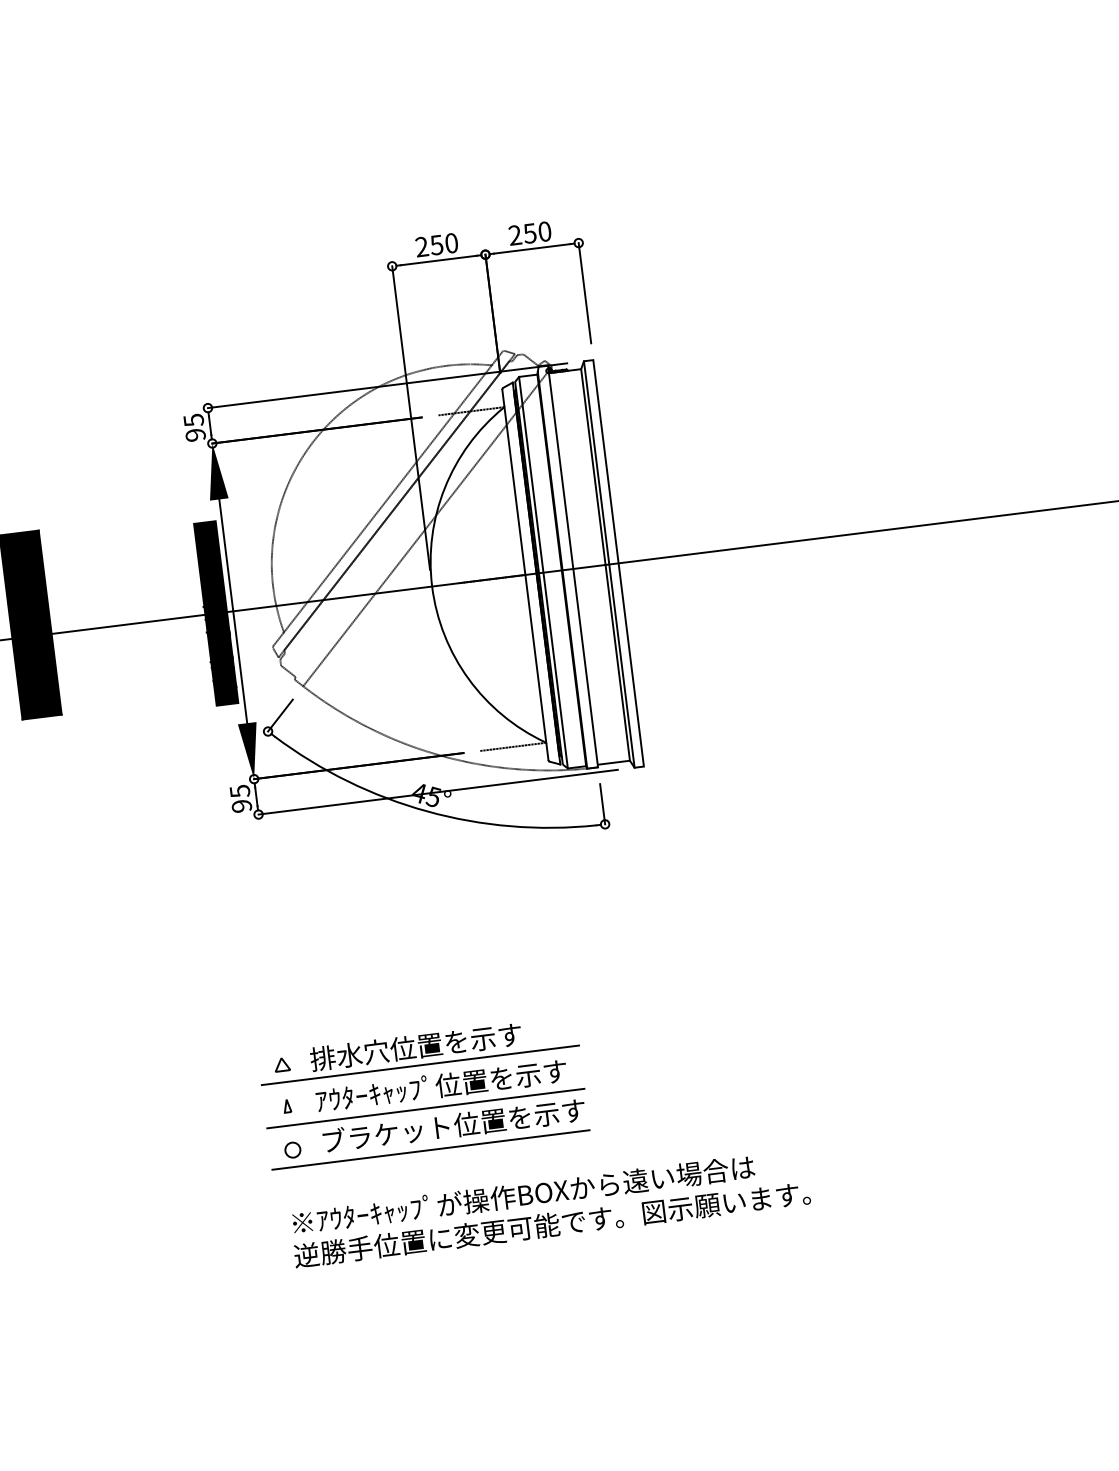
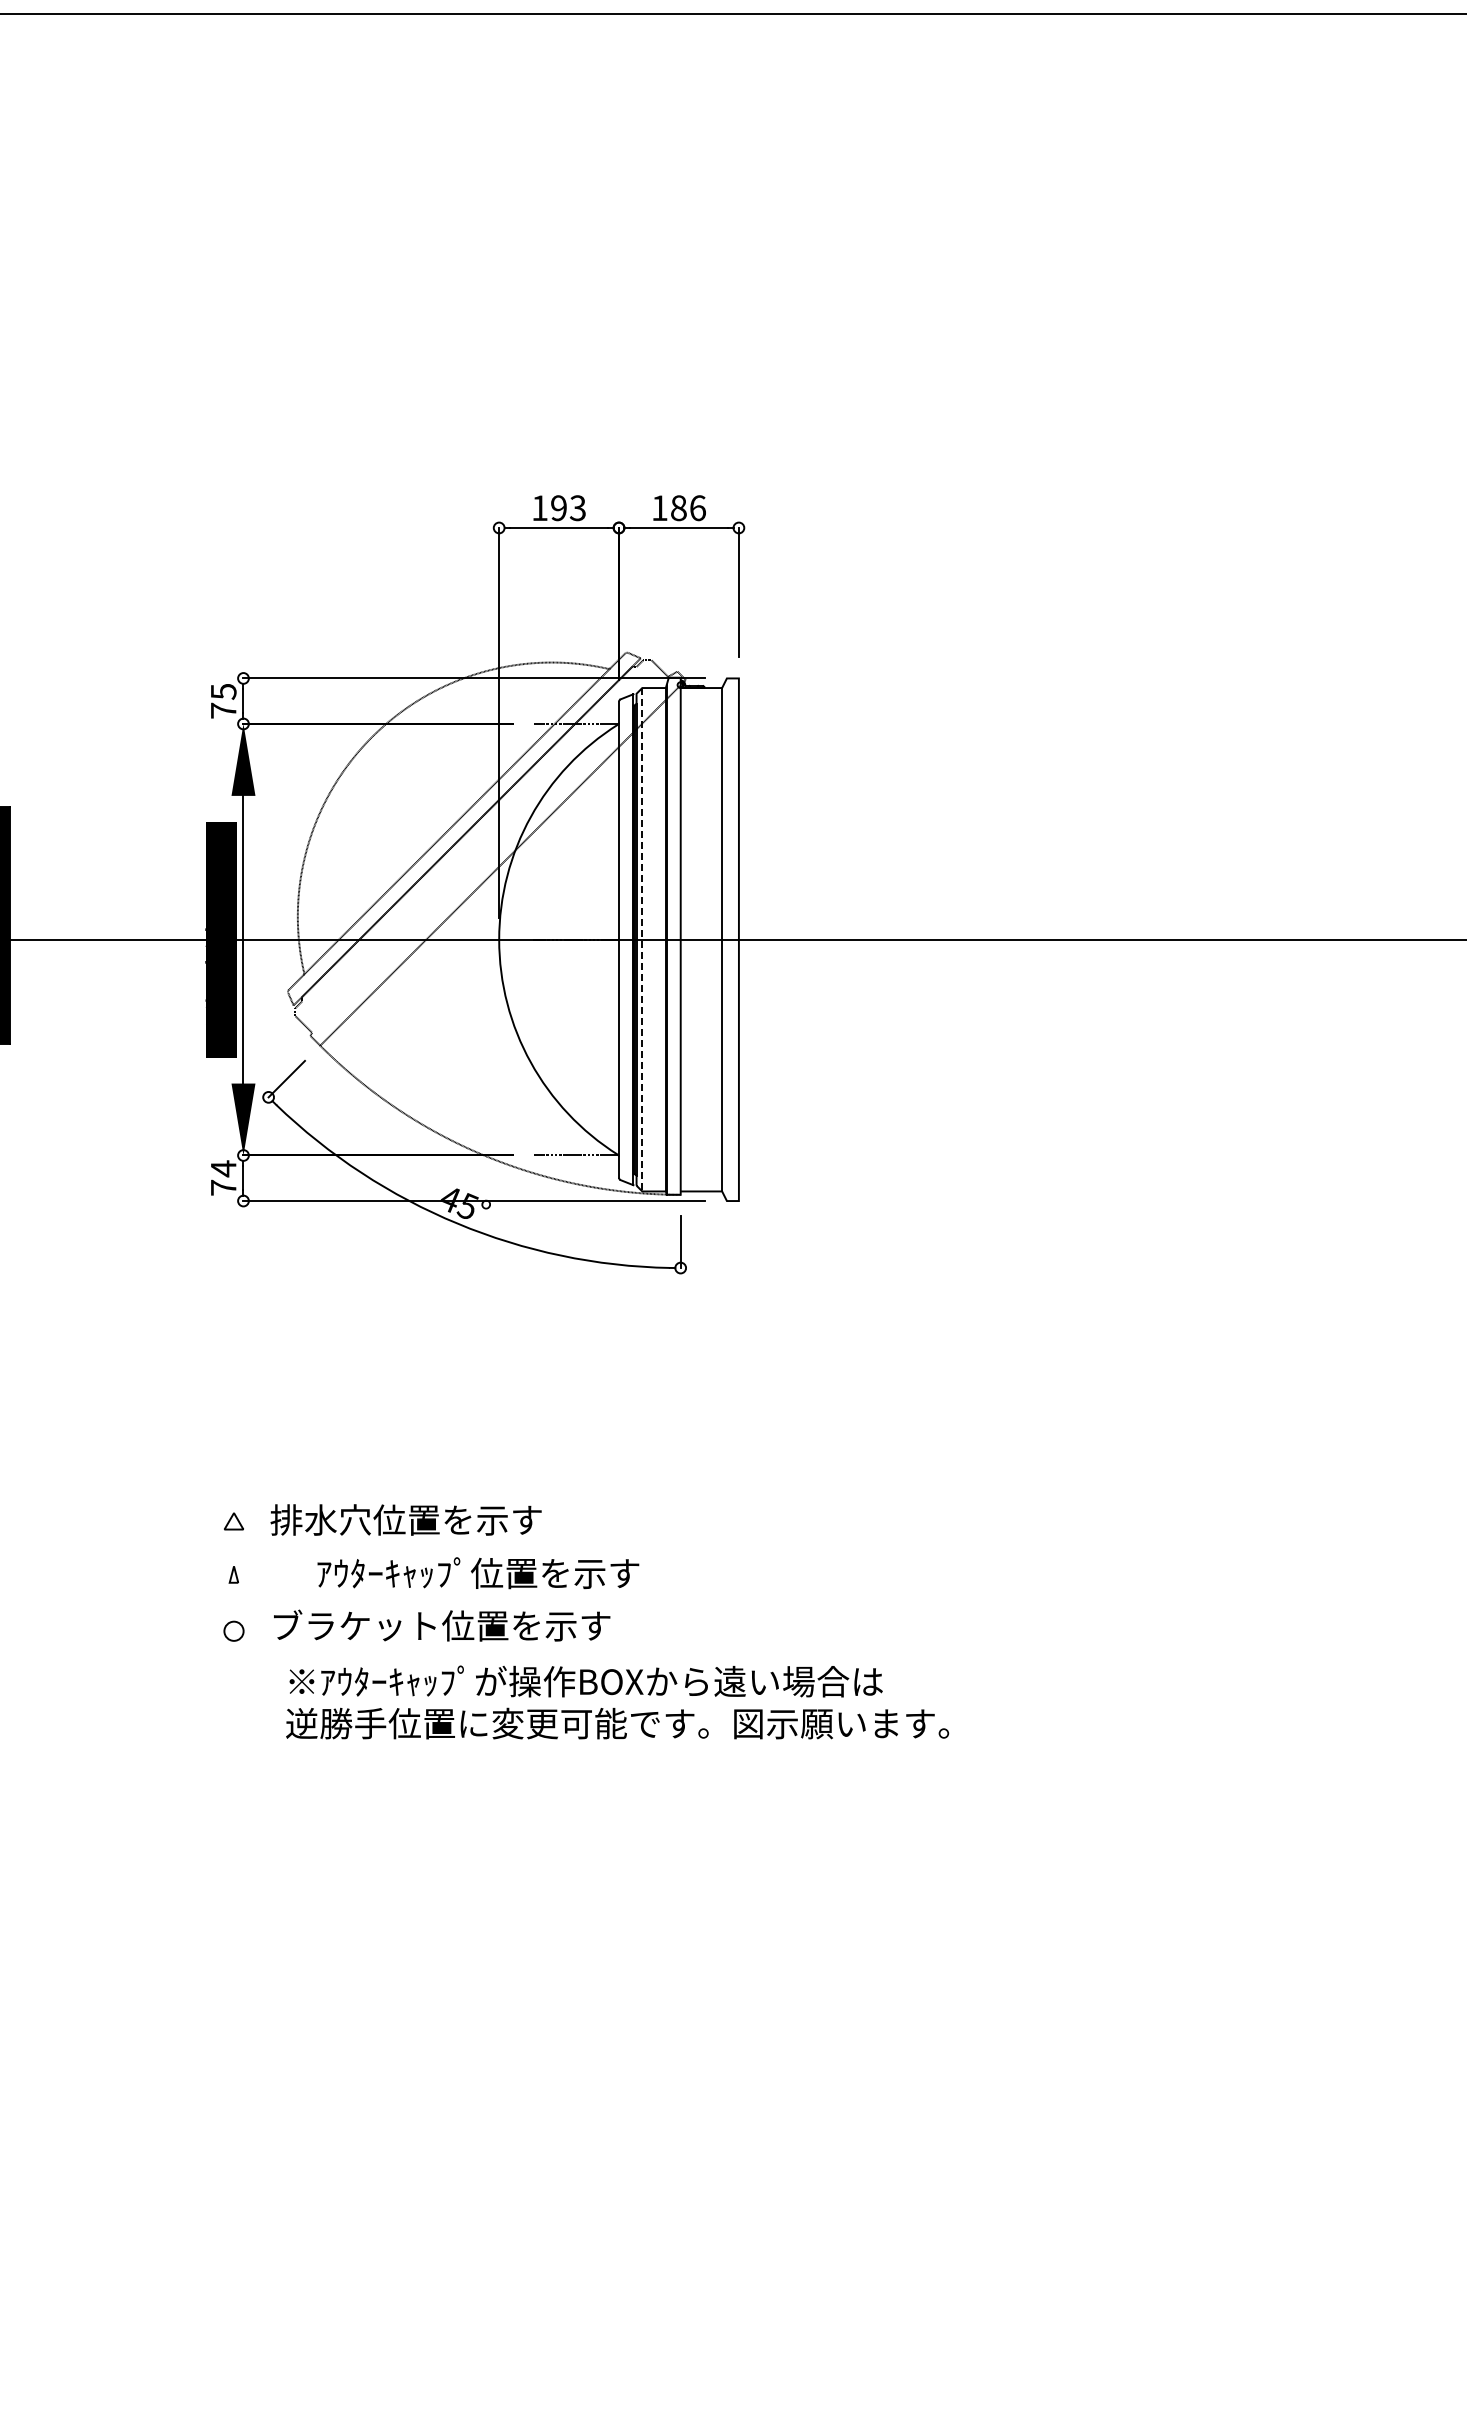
text: (529, 233) -> (678, 508), 250 -> 186
text: (436, 245) -> (558, 508), 250 -> 193
text: (195, 434) -> (223, 710), 95 -> 75
line: (608, 564) -> (726, 939), removed
line: (543, 572) -> (642, 939), solid -> dashed
text: (240, 798) -> (223, 1177), 95 -> 74
line: (420, 1065) -> (408, 1544), removed
text: (441, 1085) -> (478, 1573), moved
line: (425, 1108) -> (408, 1599), removed
line: (430, 1149) -> (408, 1652), removed
text: (550, 1208) -> (617, 1702), moved

